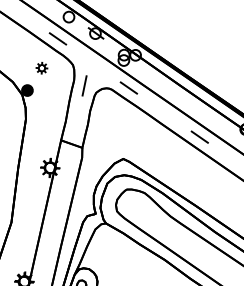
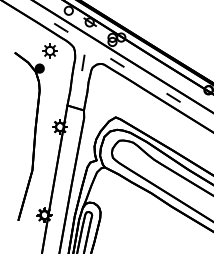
part: (41, 67) -> (49, 50), size x1.67

